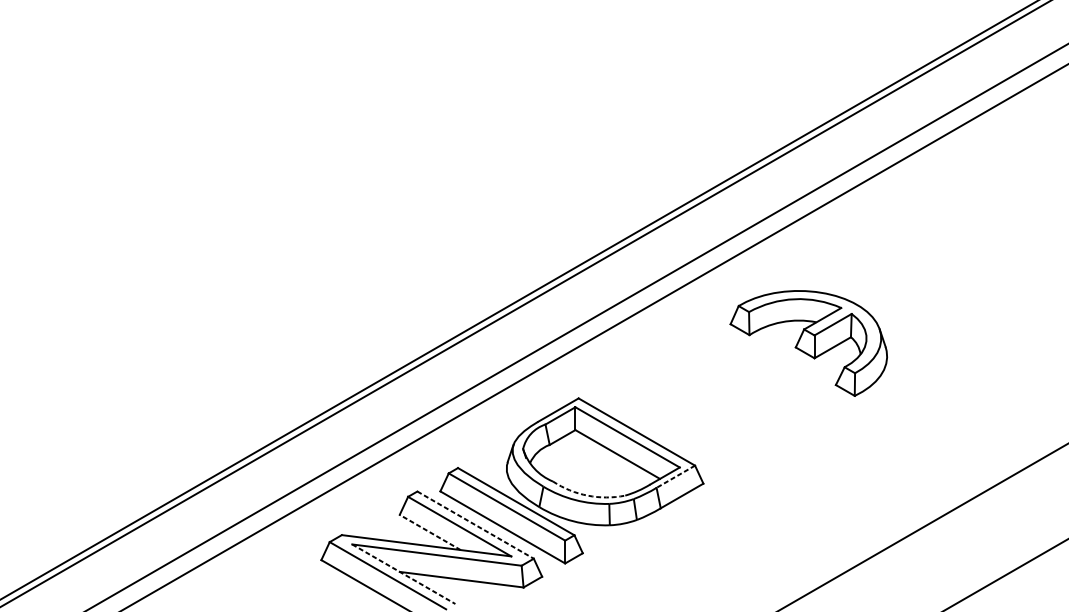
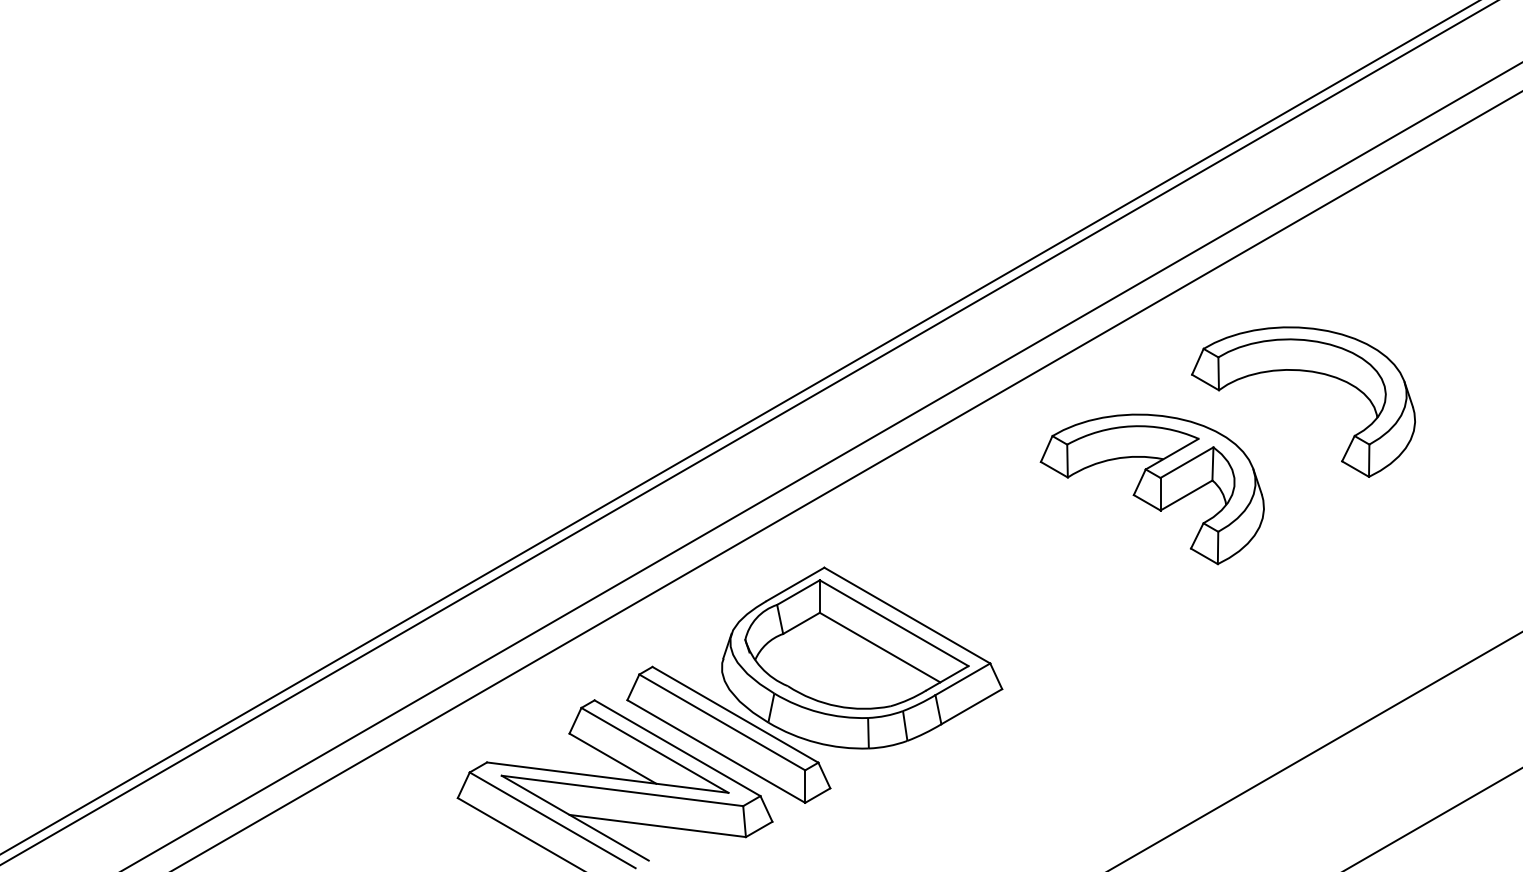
part: (918, 261) -> (1308, 372), added
line: (675, 476) -> (962, 679), dashed -> solid
arc: (587, 495) -> (837, 706), dashed -> solid
line: (475, 525) -> (677, 748), dashed -> solid
line: (429, 532) -> (612, 758), dashed -> solid
line: (403, 574) -> (575, 818), dashed -> solid

